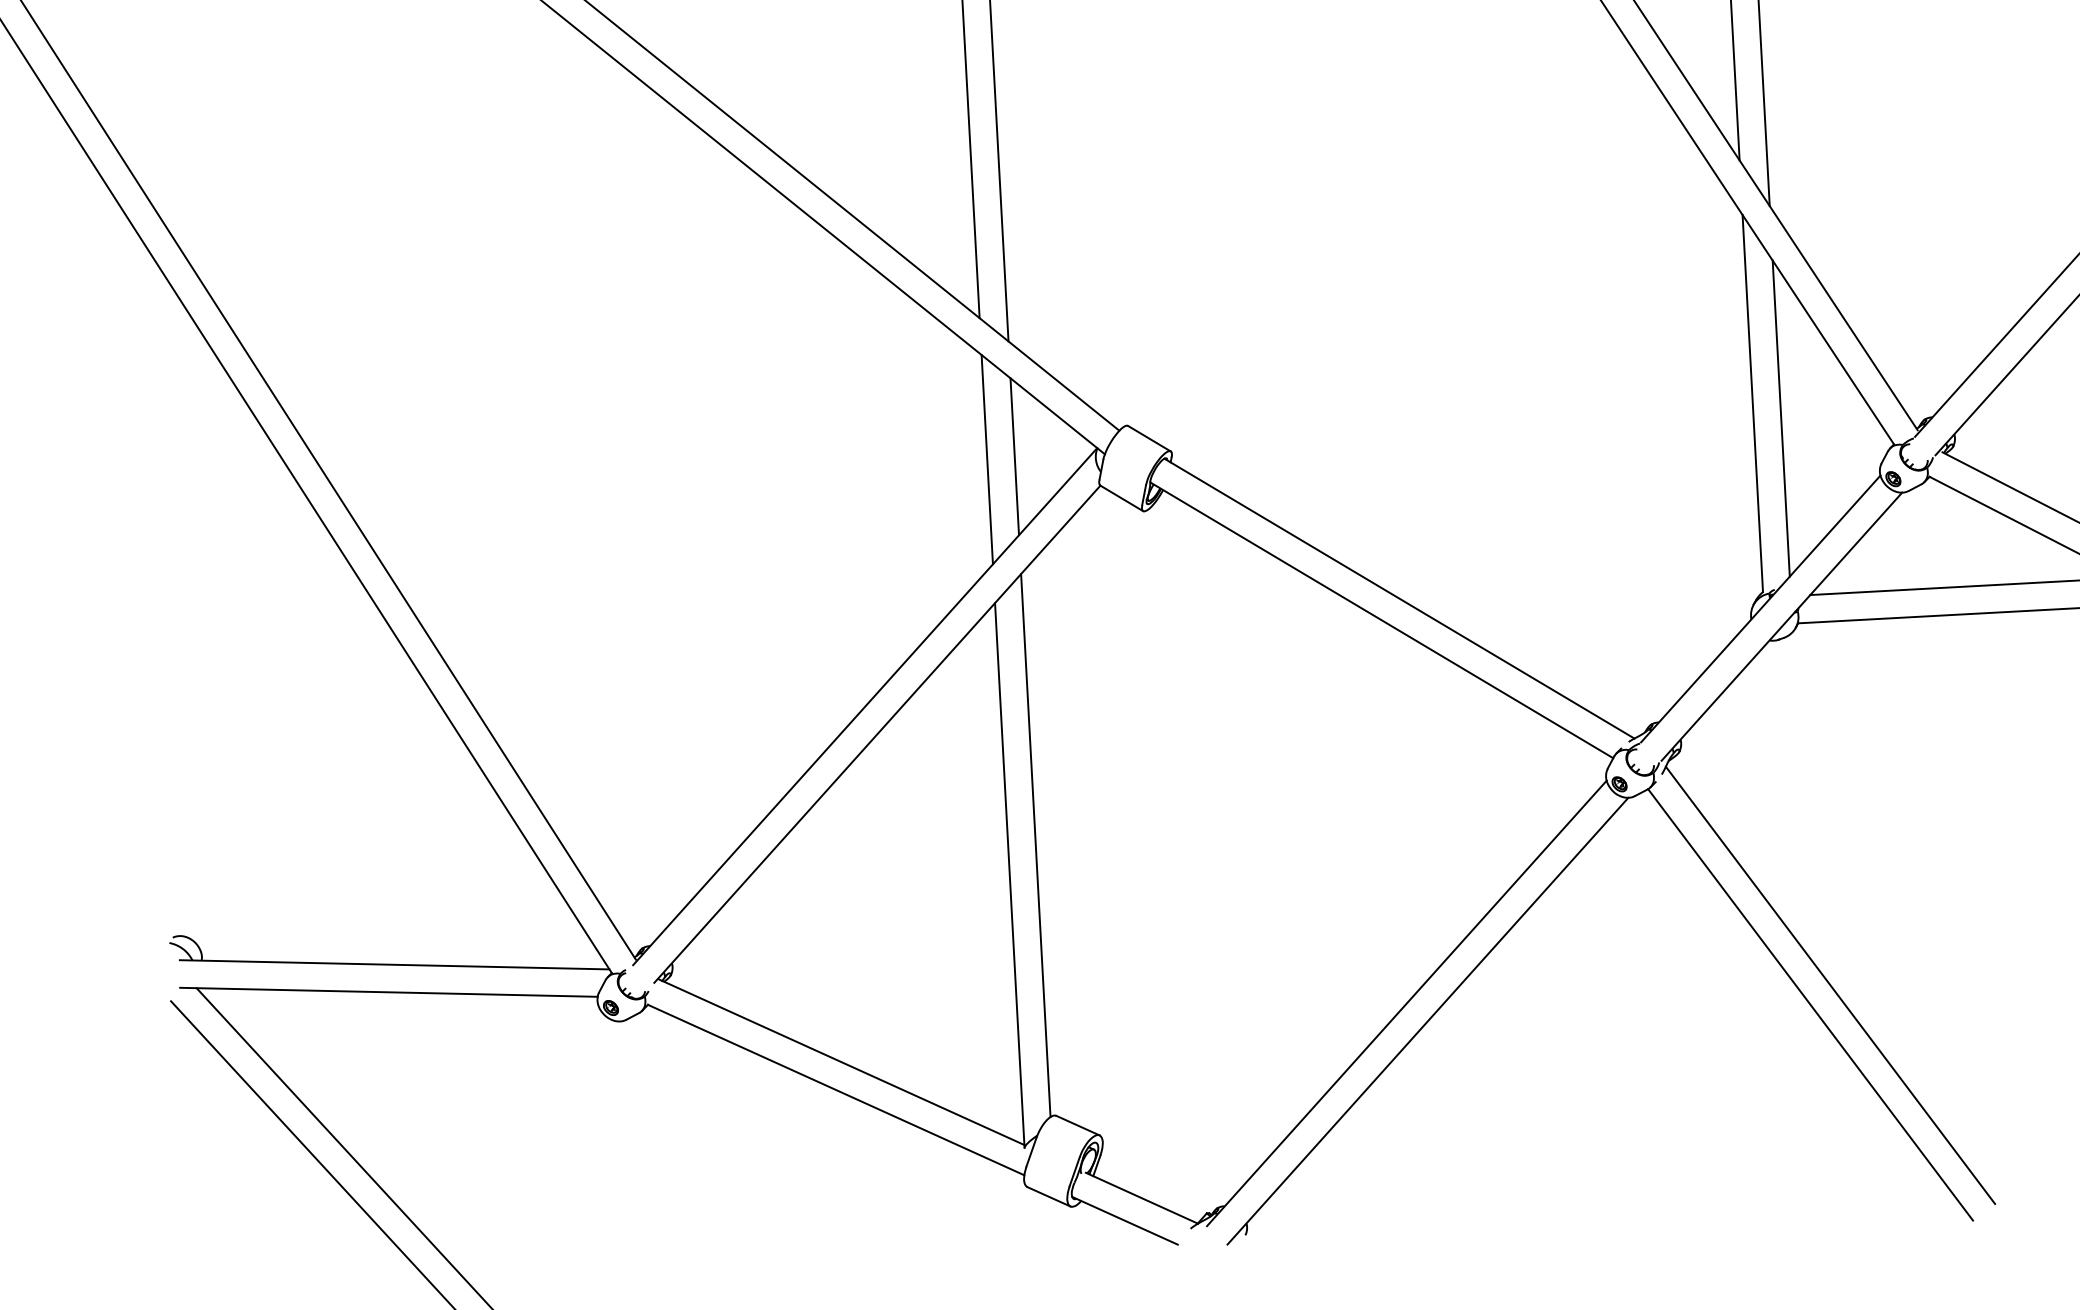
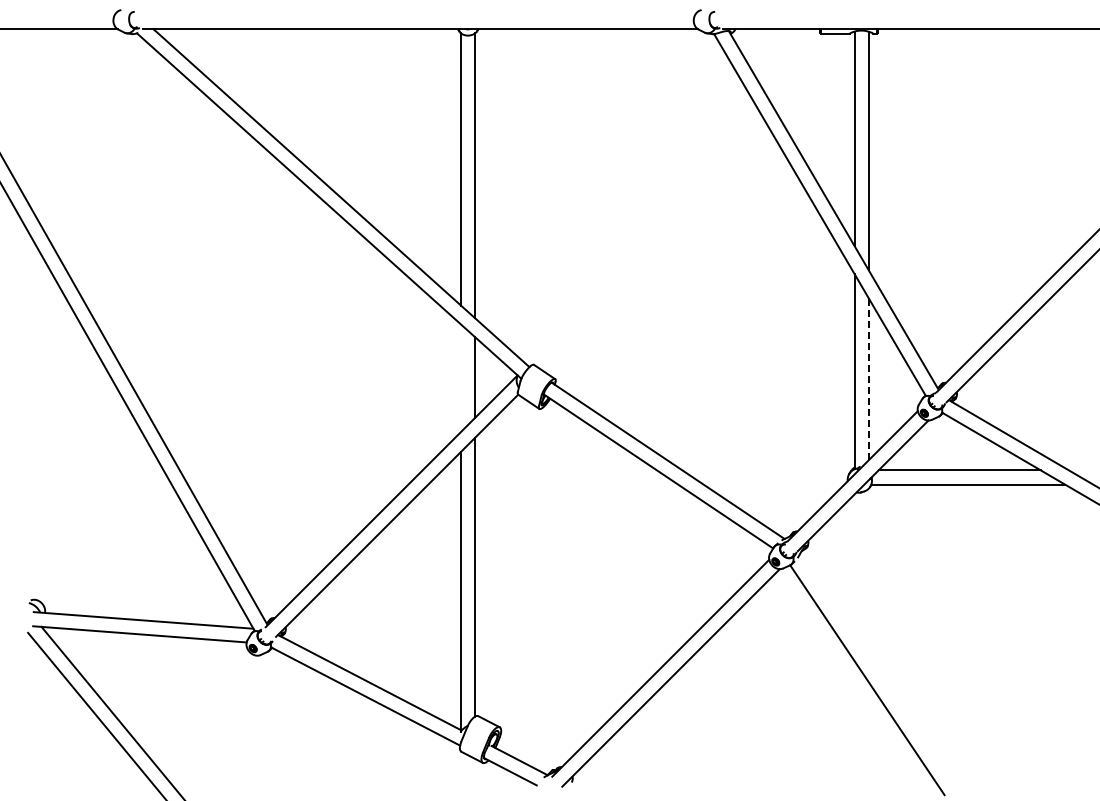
line: (1780, 417) -> (868, 378), solid -> dashed
line: (988, 458) -> (461, 377), removed
line: (1829, 984) -> (877, 670), removed

